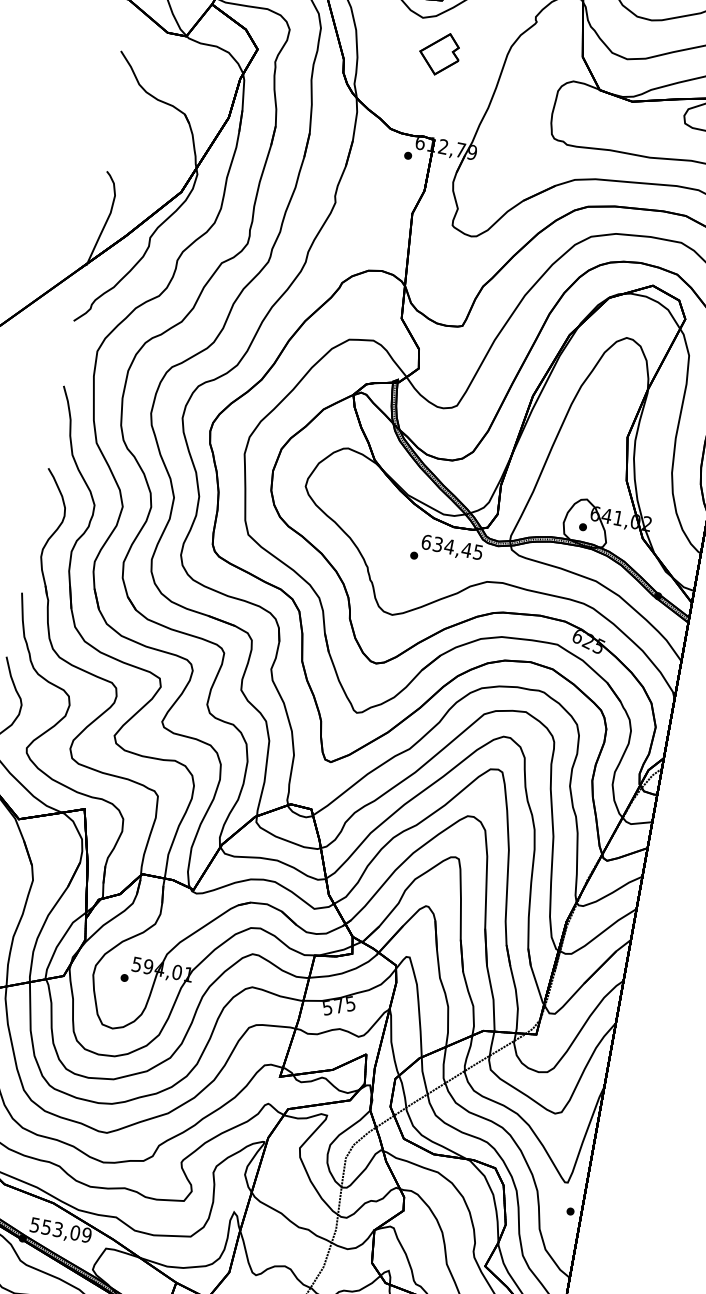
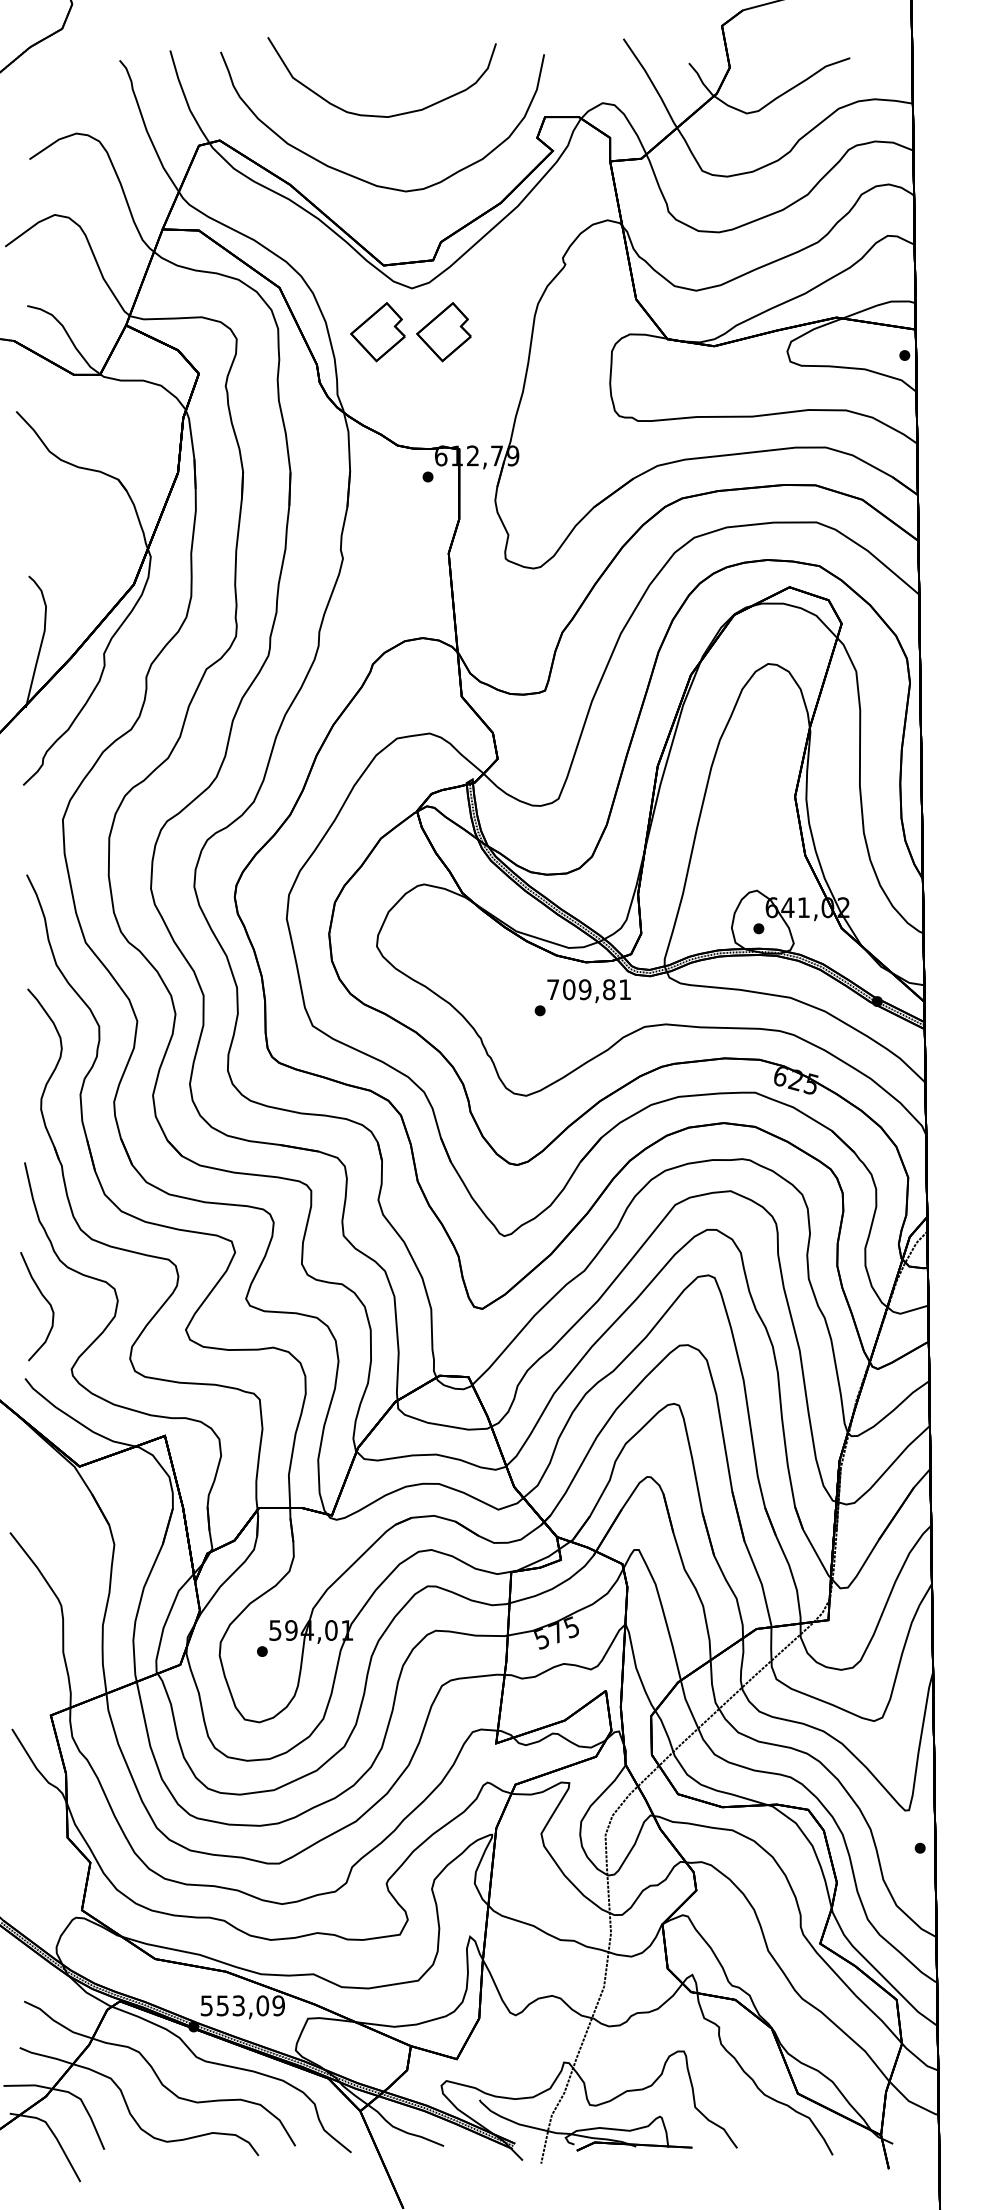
part: (391, 44) -> (377, 332), added
text: (451, 547) -> (588, 989), 634,45 -> 709,81

